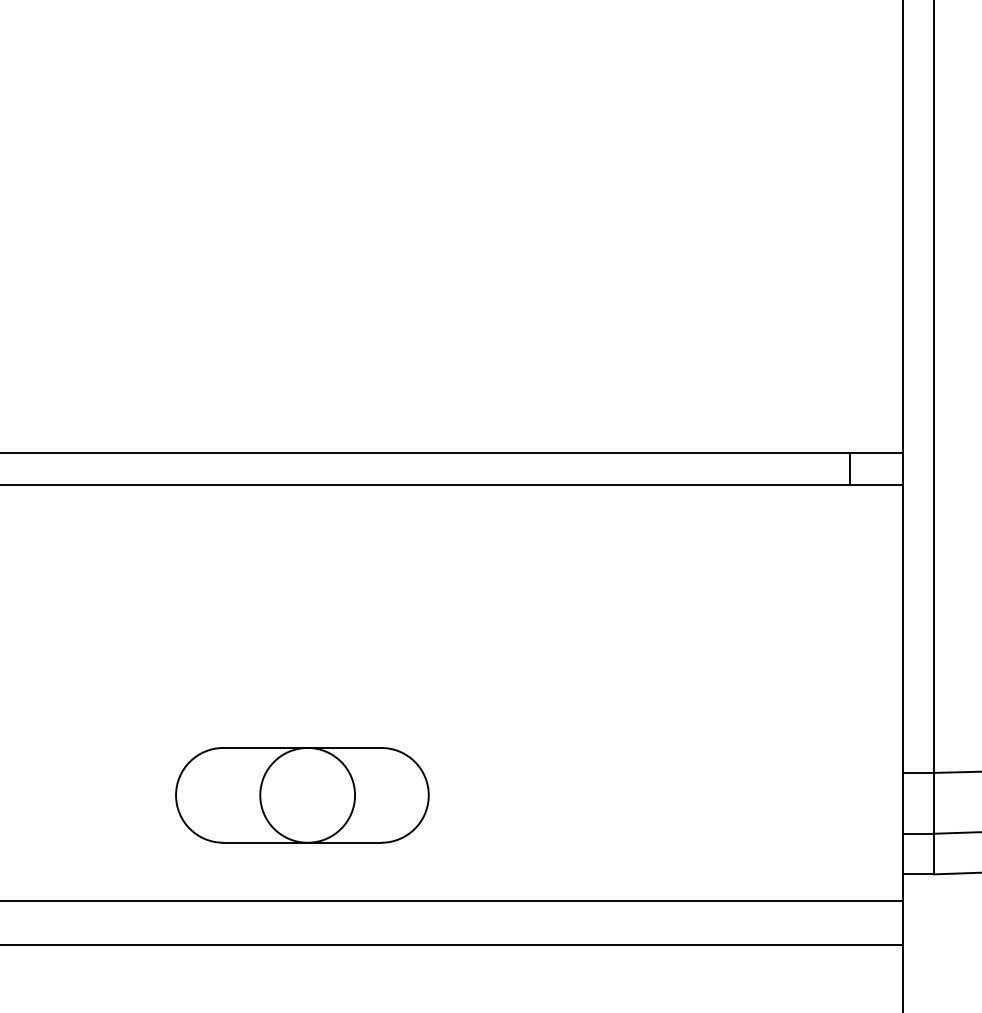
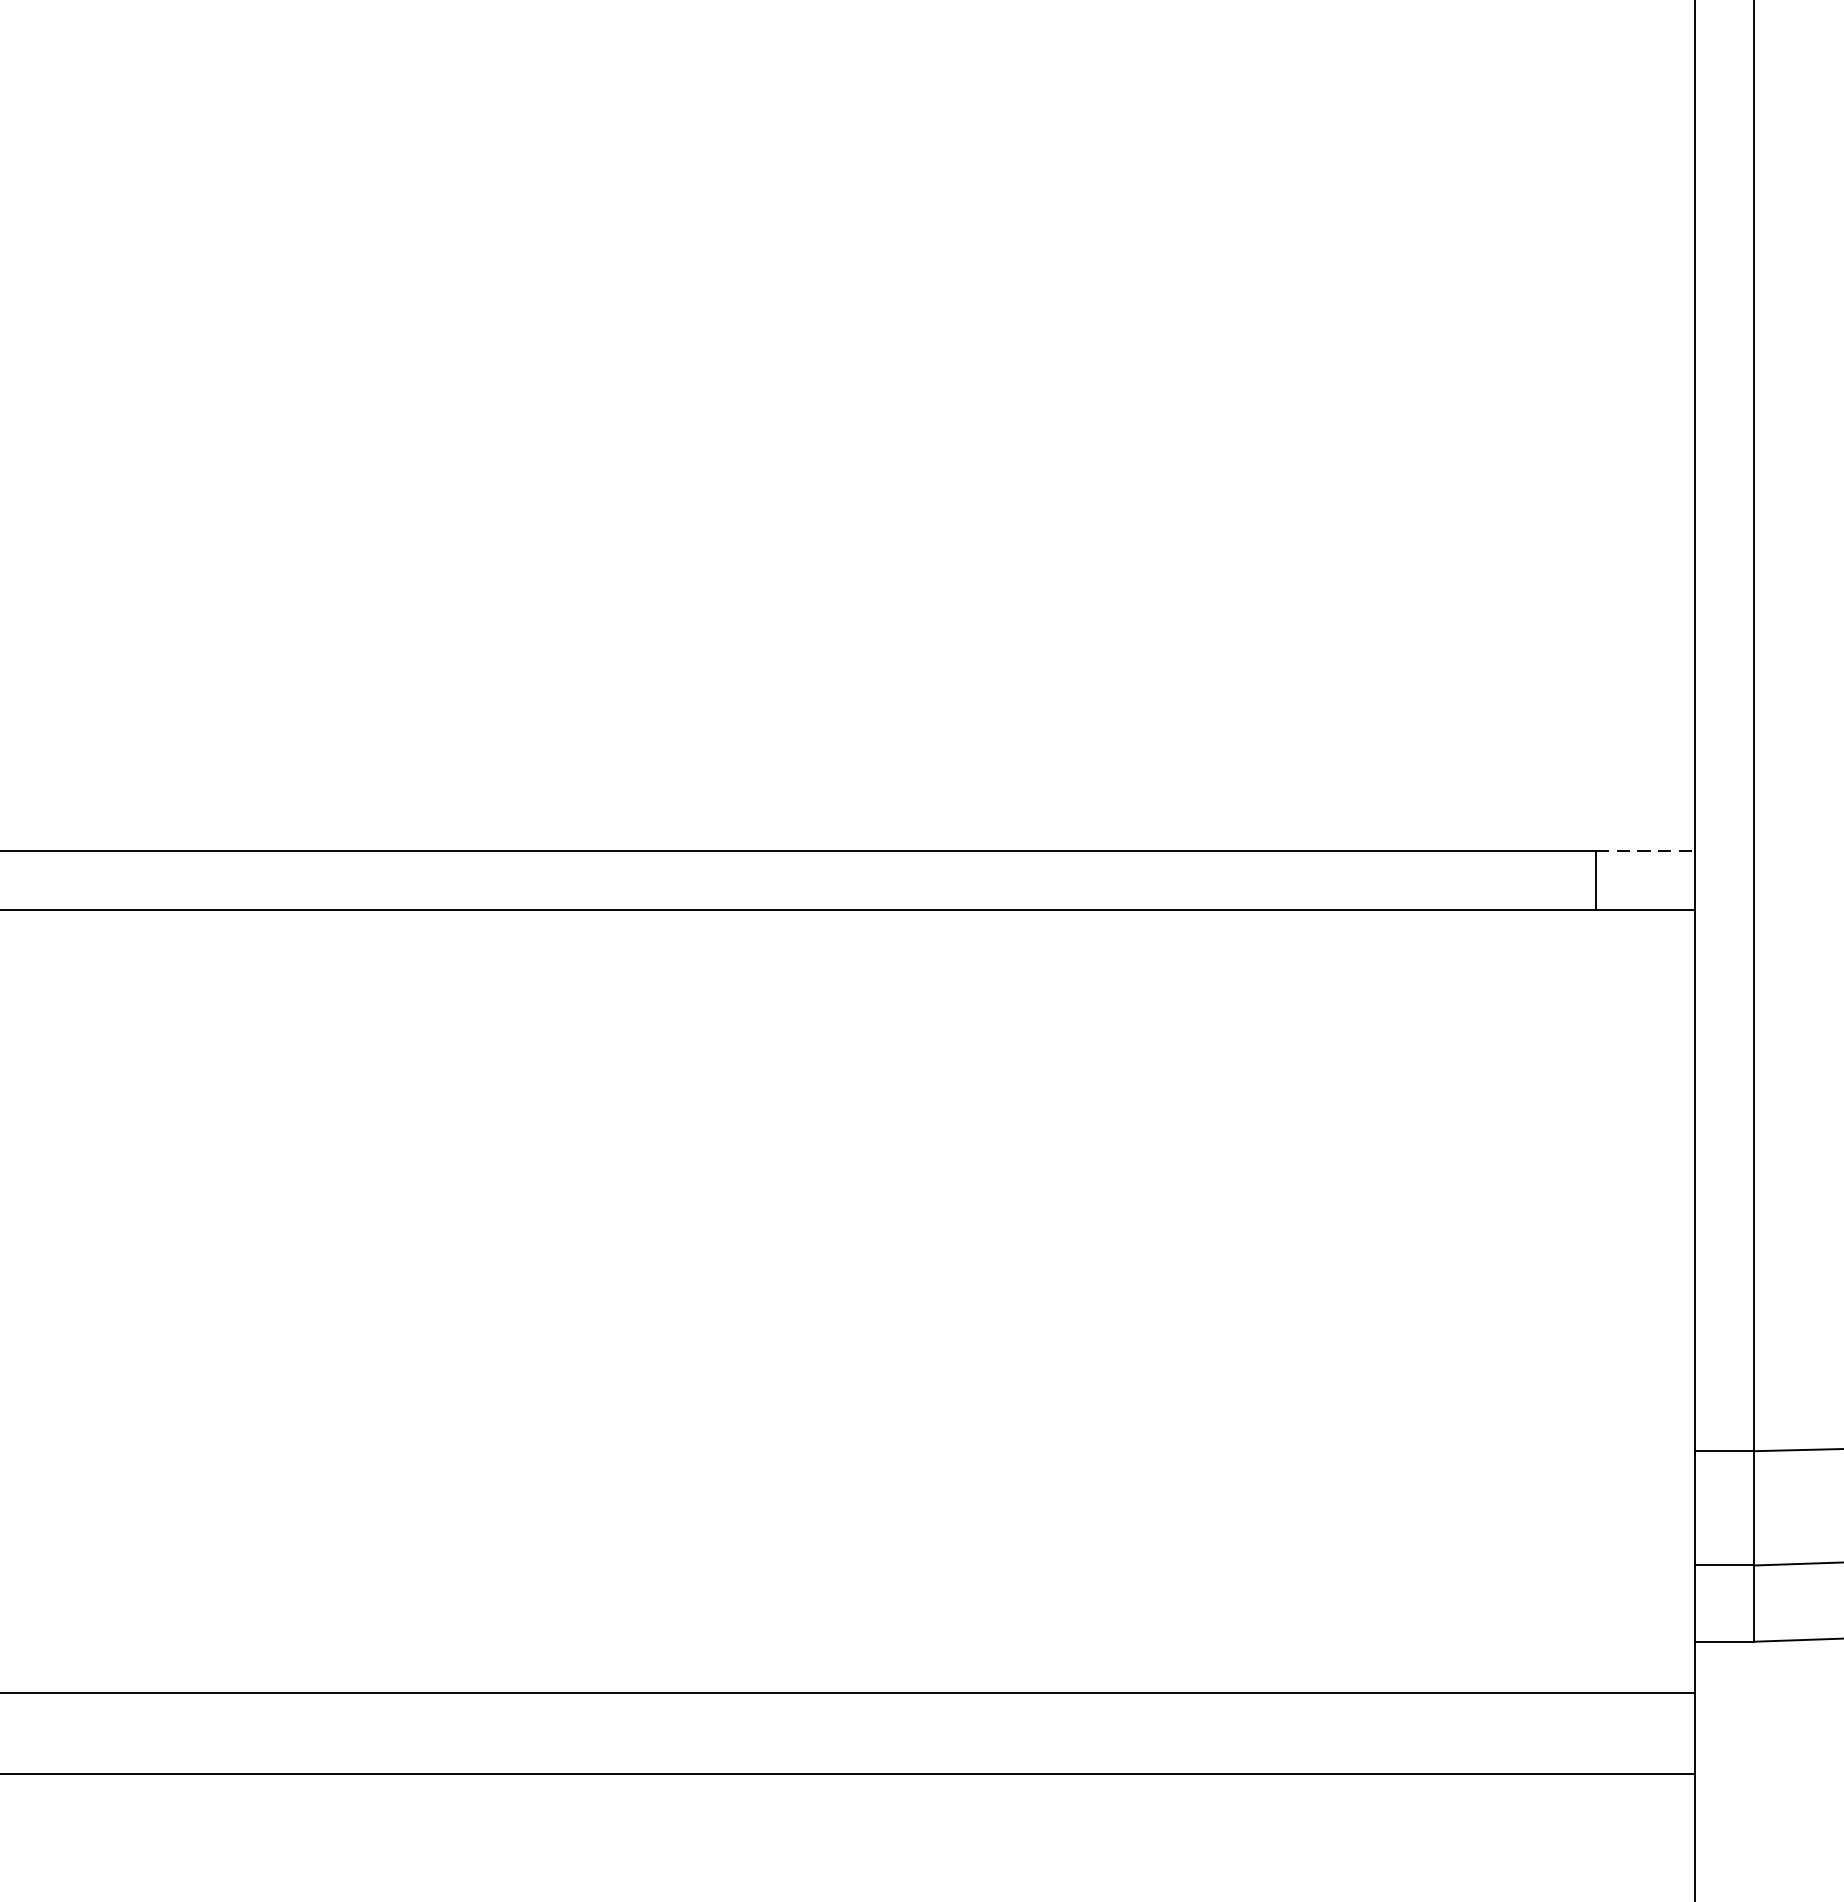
line: (876, 453) -> (1645, 851), solid -> dashed
part: (302, 795) -> (568, 1493), removed

